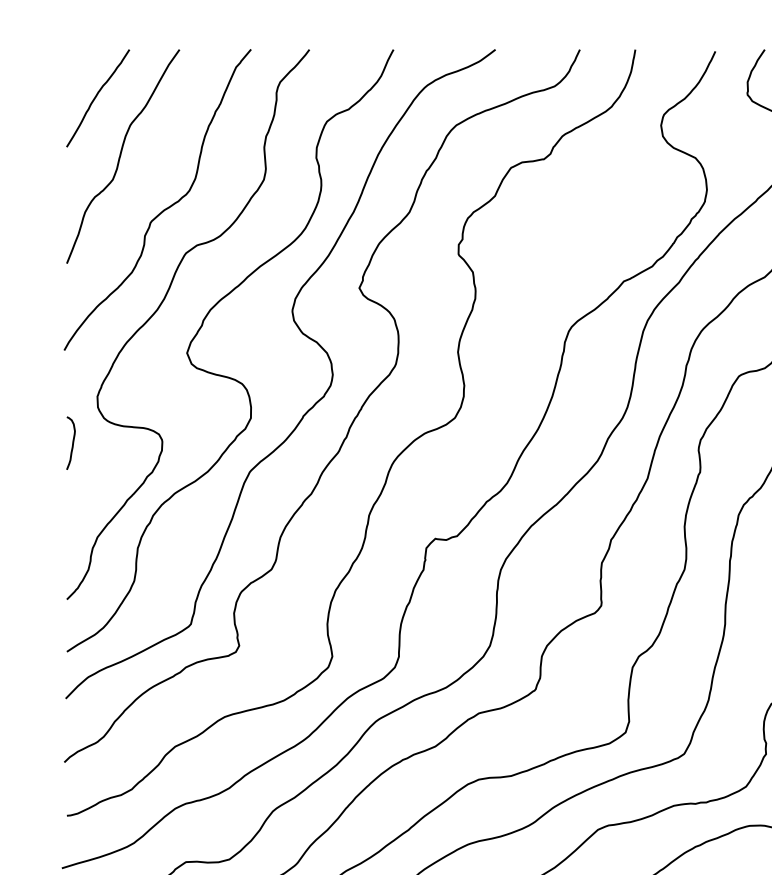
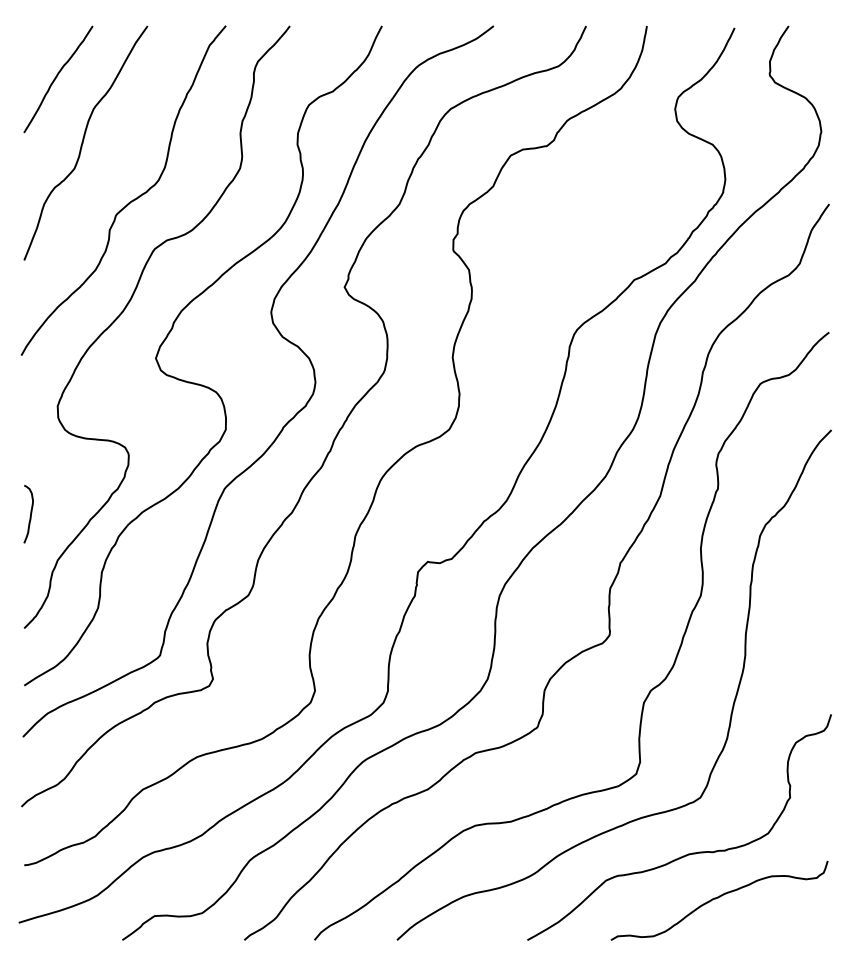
curve: (72, 443) -> (30, 514), moved

